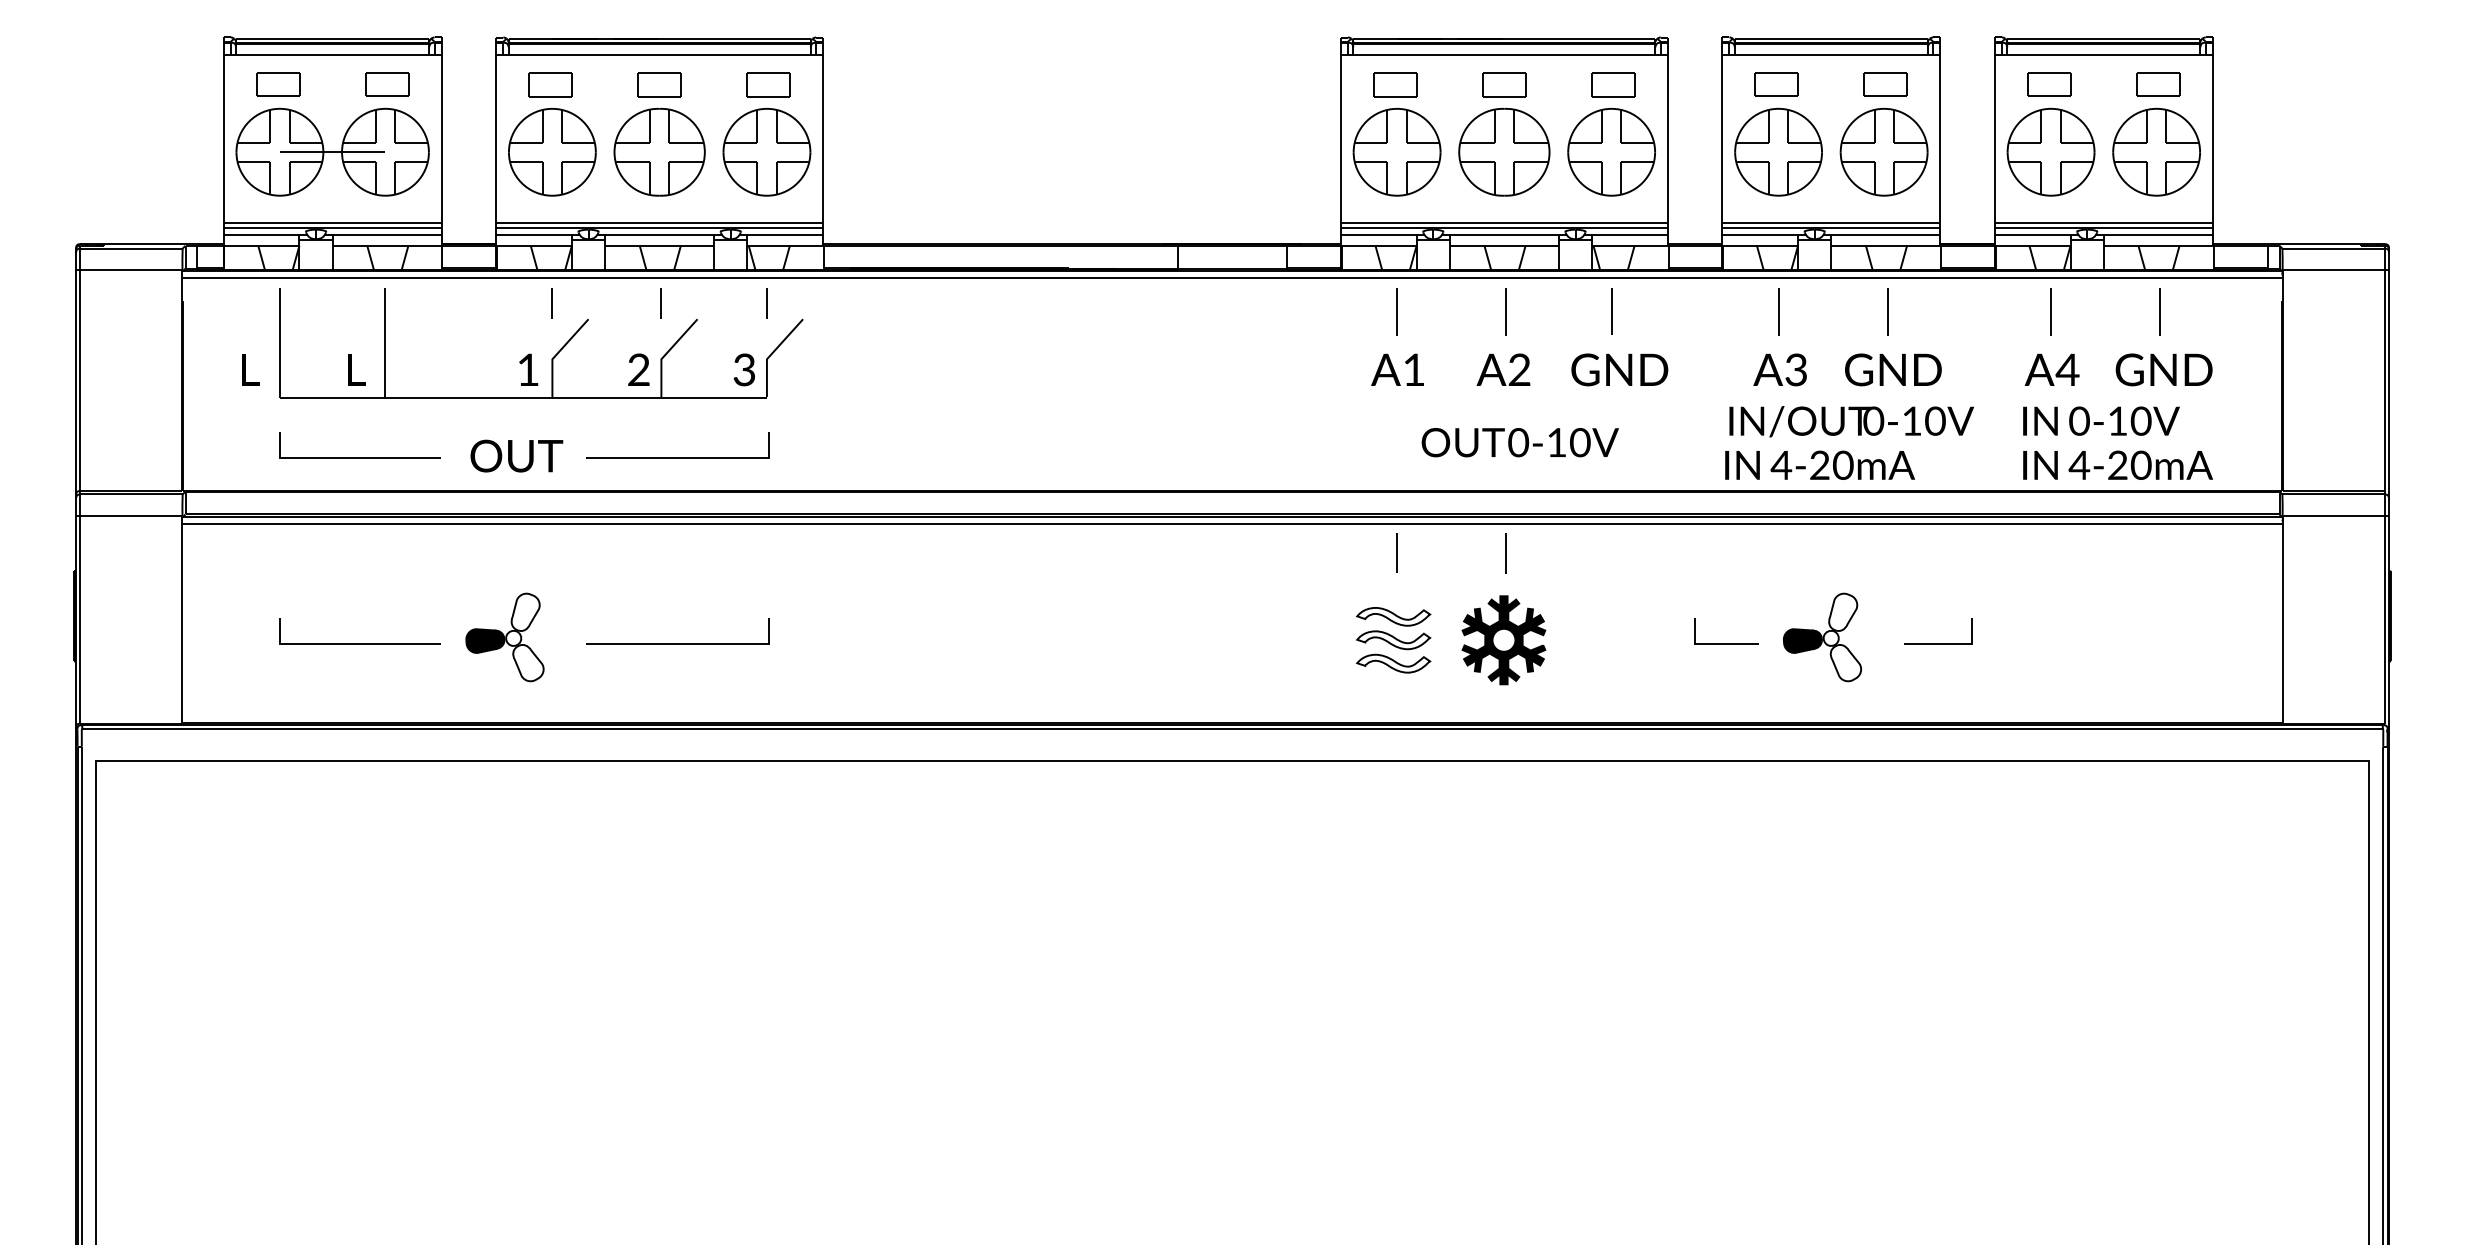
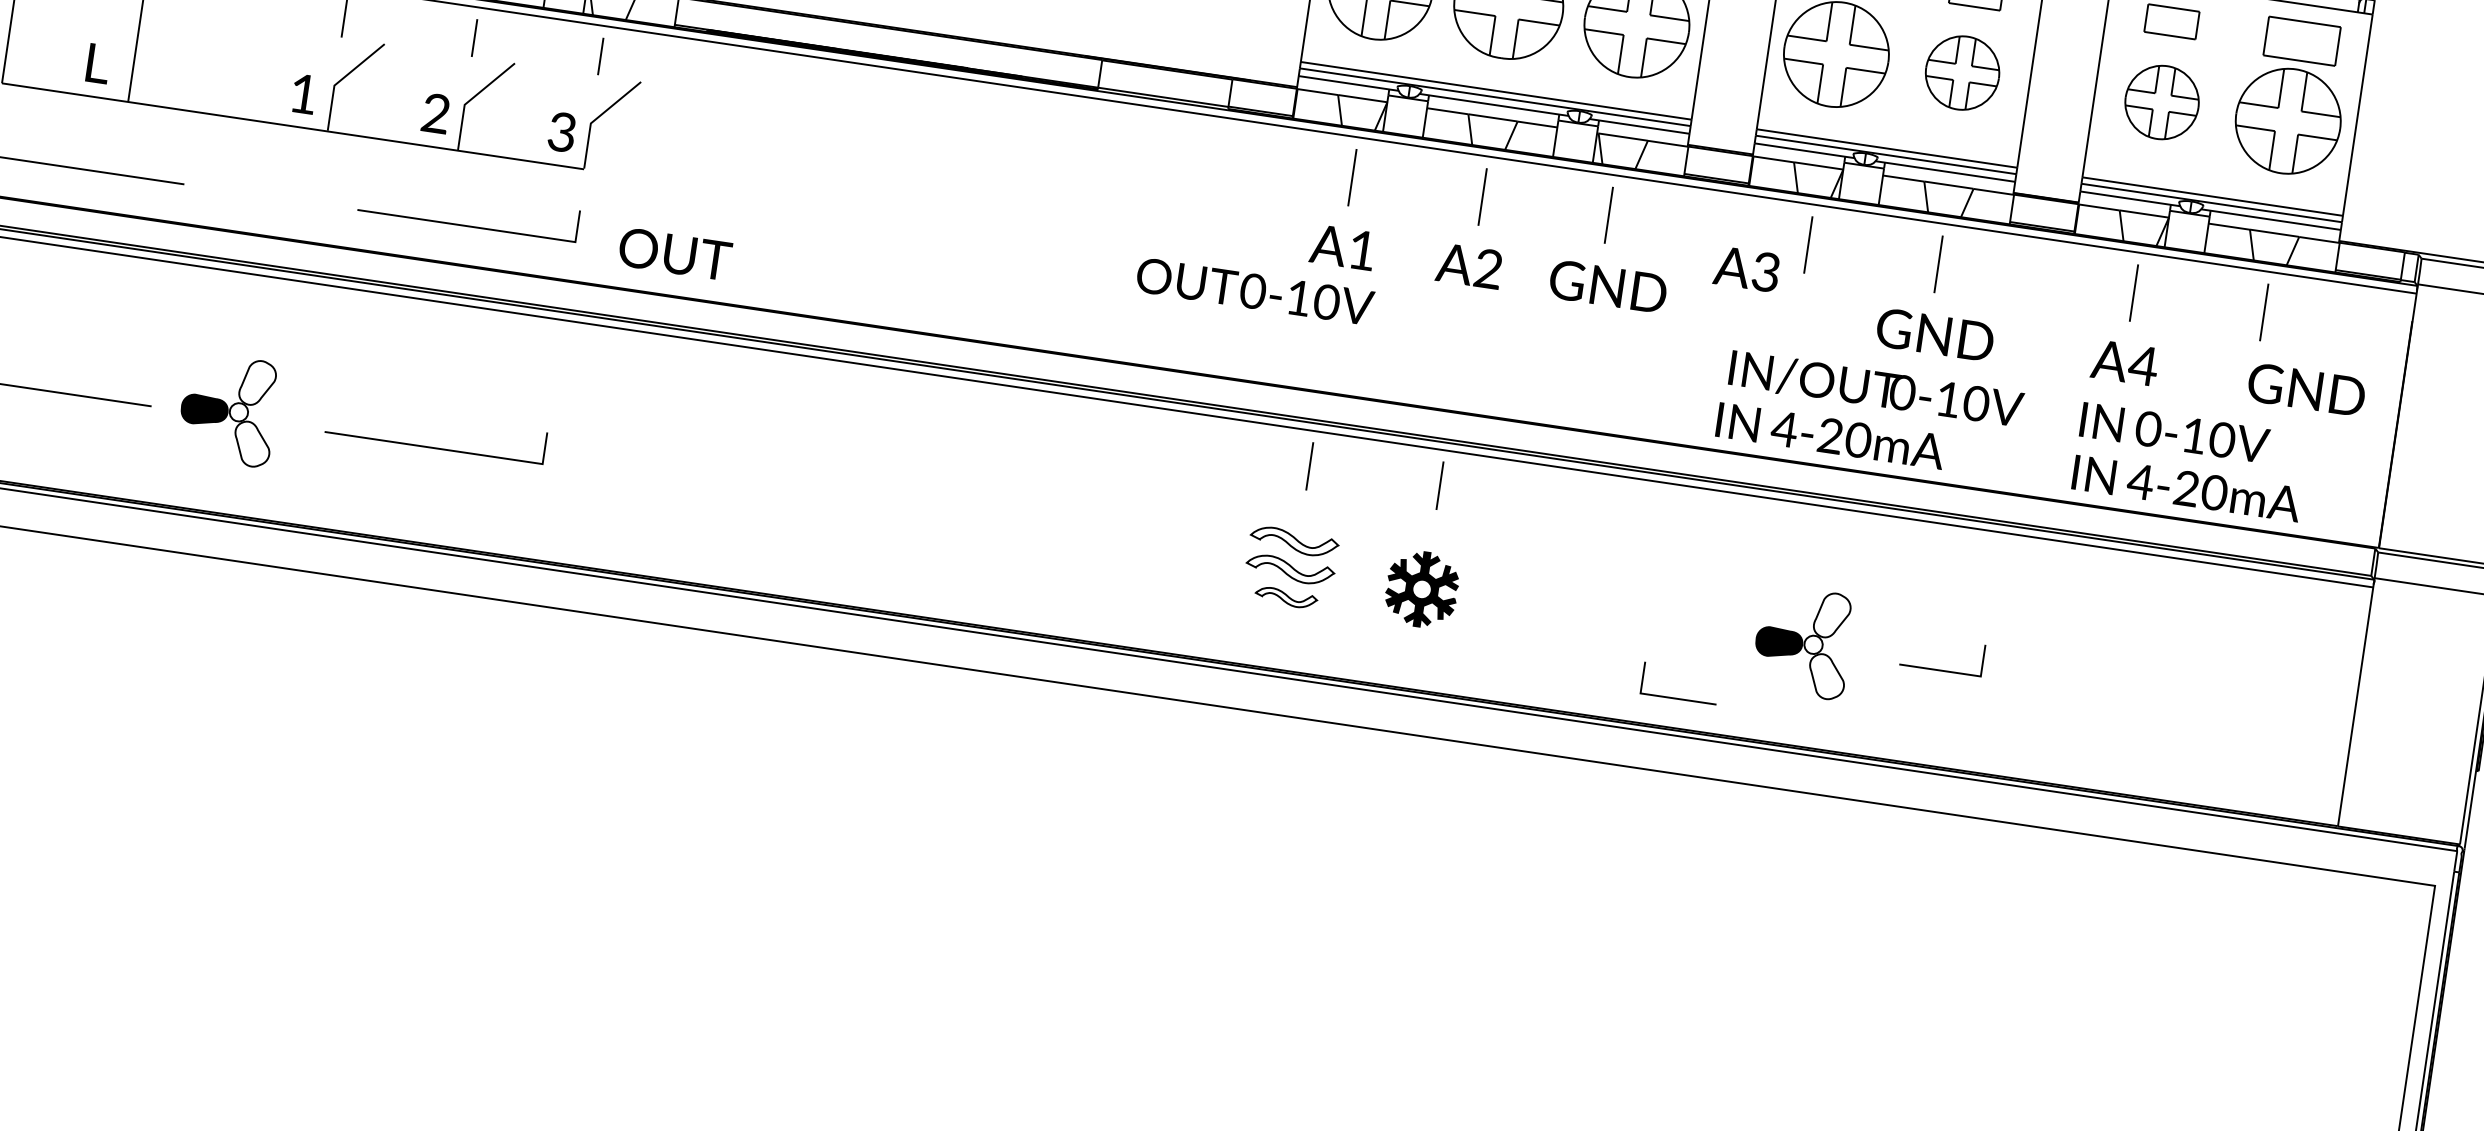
part: (2158, 84) -> (2302, 40), size x1.4
part: (1883, 151) -> (1961, 72), size x0.7
part: (2050, 151) -> (2161, 101), size x0.7
text: (1779, 369) -> (1746, 268), moved
text: (2163, 369) -> (2305, 389), moved
text: (1519, 442) -> (1254, 291), moved
text: (516, 455) -> (674, 253), moved
part: (1503, 640) -> (1421, 589), size x0.7
line: (1726, 643) -> (1677, 698), moved
part: (1393, 663) -> (1285, 597), size x0.7

